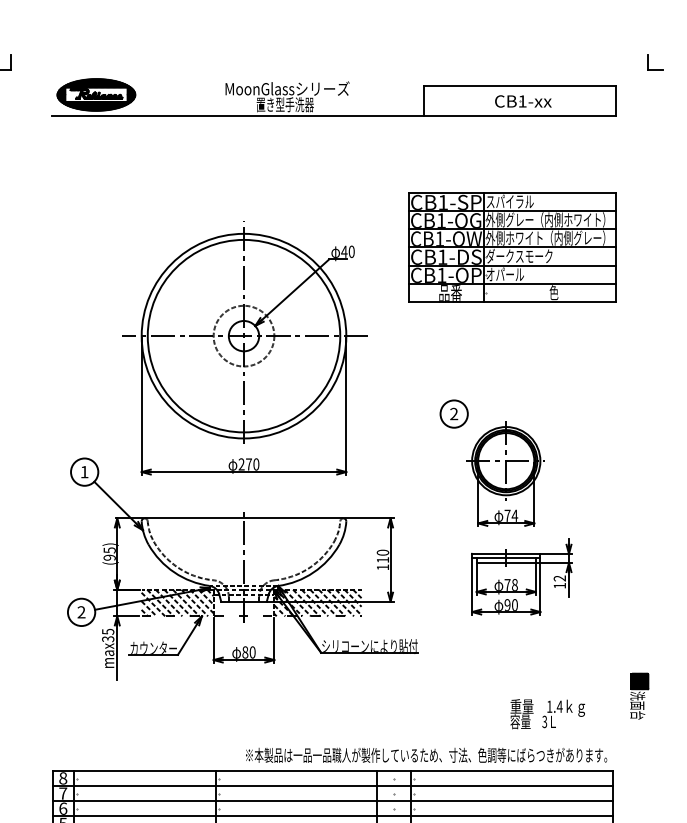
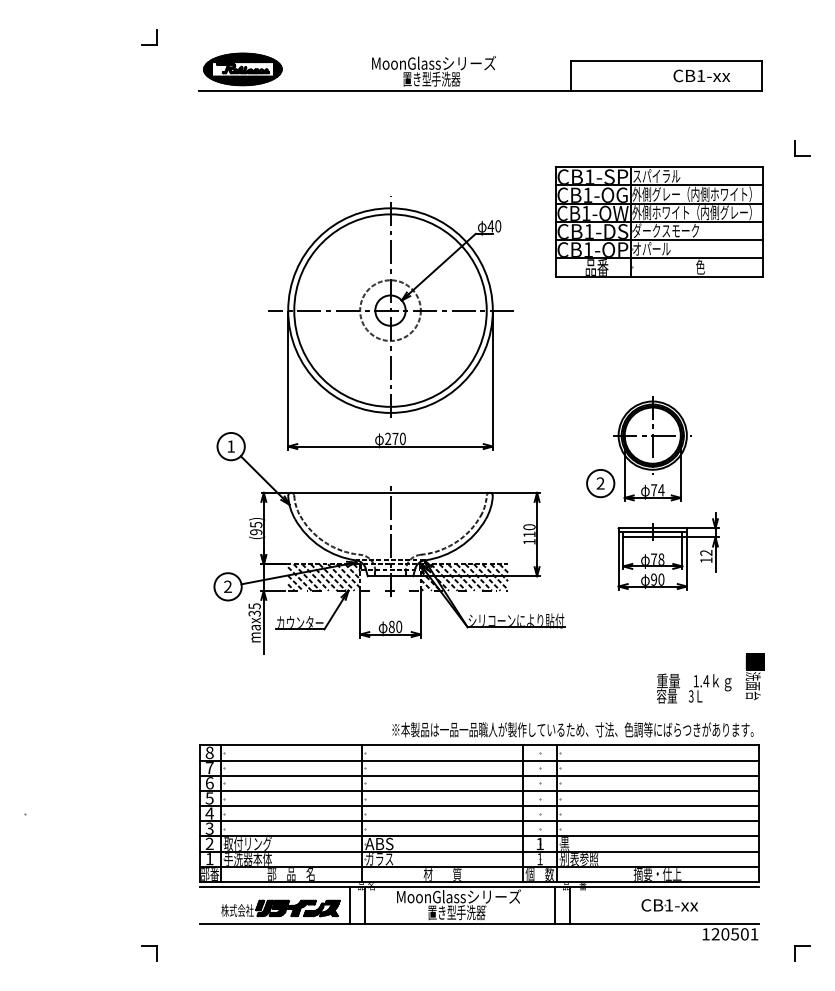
part: (649, 63) -> (795, 148), moved
part: (523, 101) -> (701, 75), moved
part: (454, 414) -> (600, 483), moved
part: (639, 696) -> (754, 676), moved

